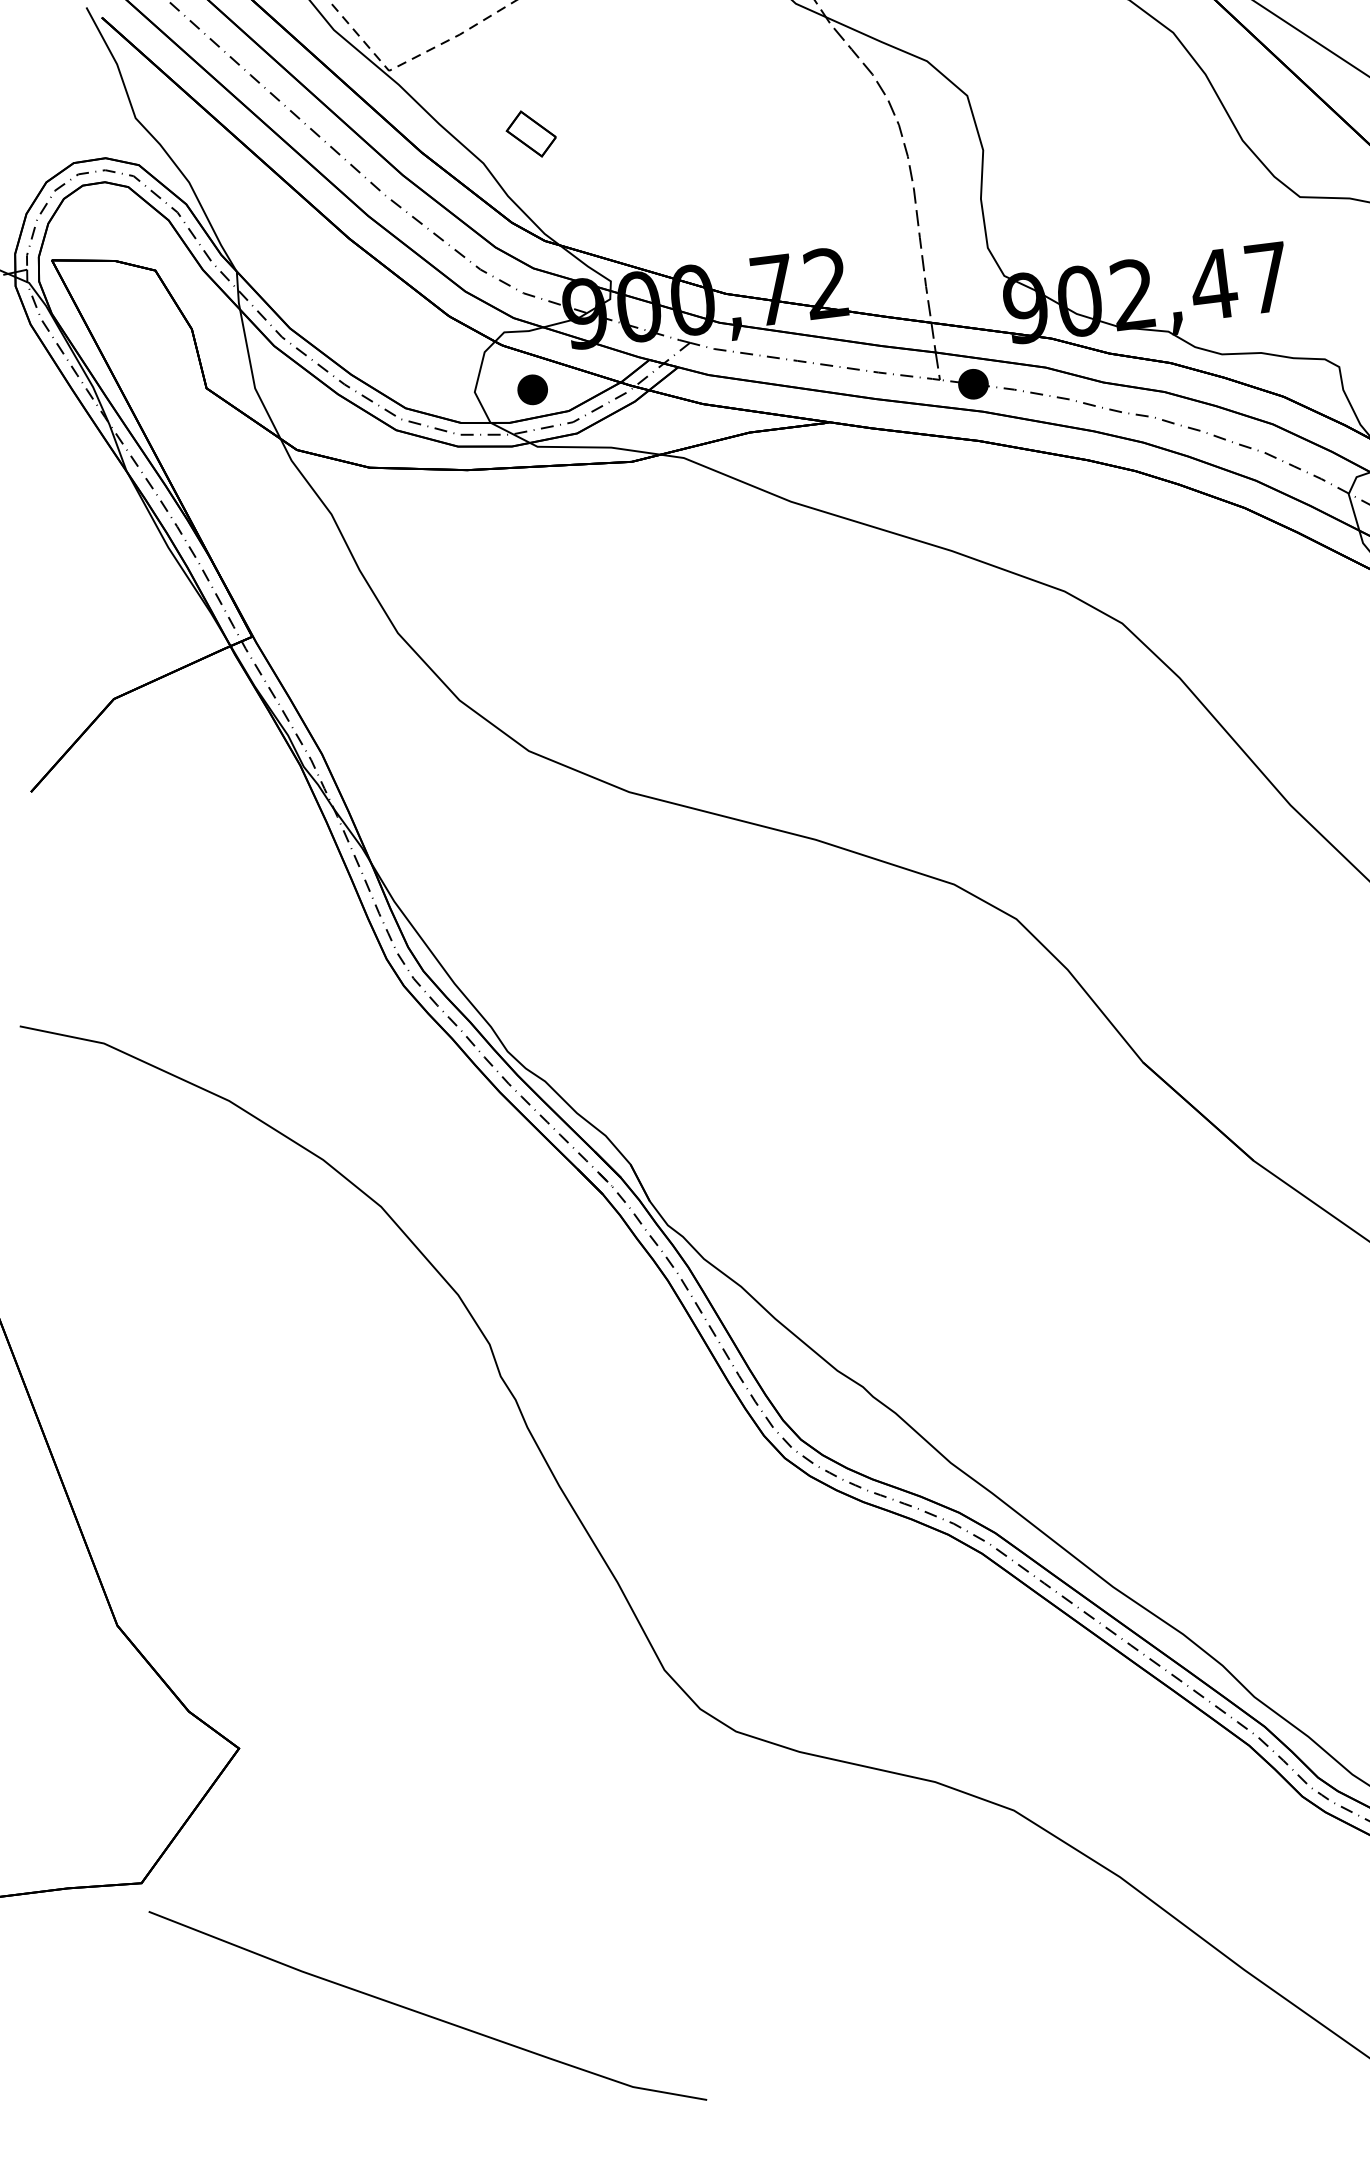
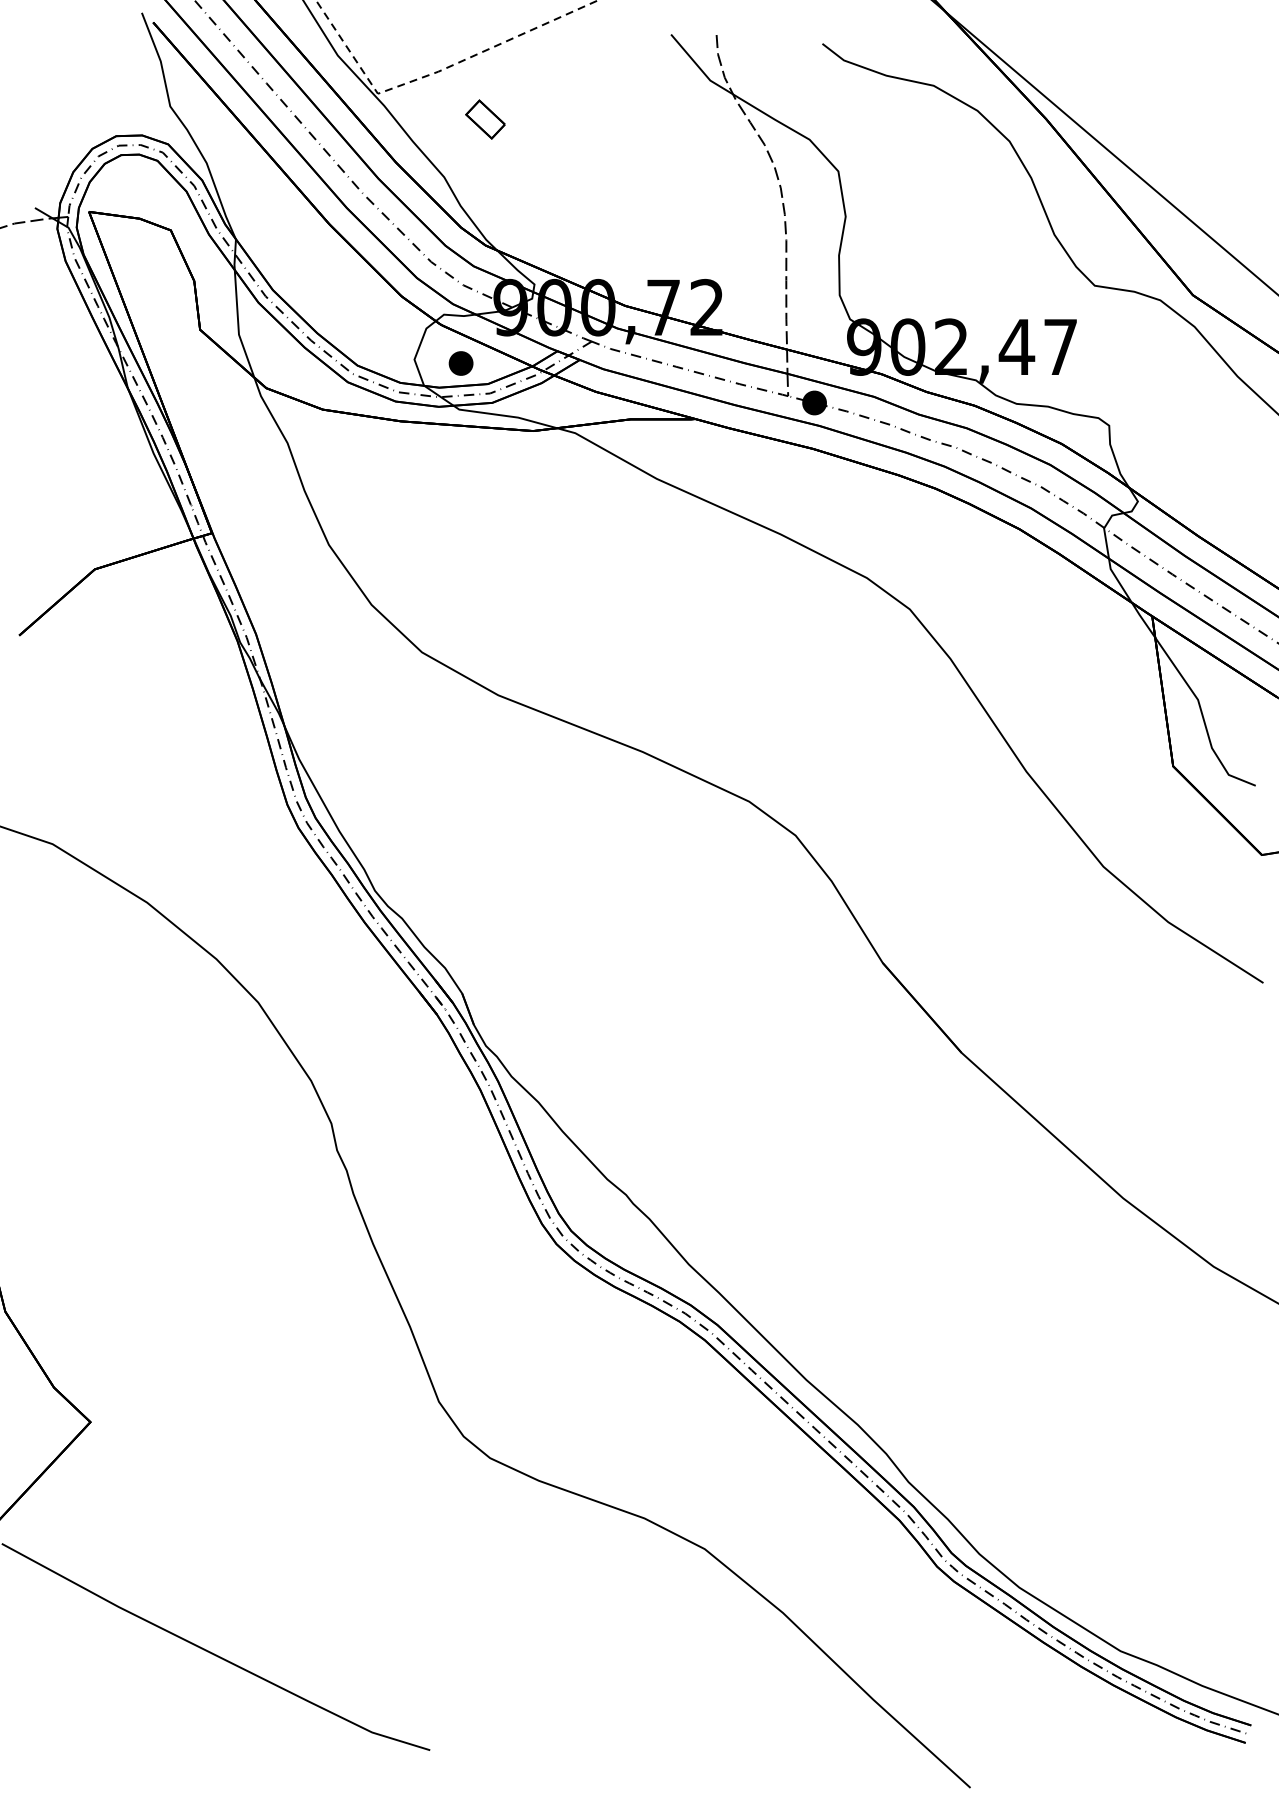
part: (531, 133) -> (485, 119), moved

